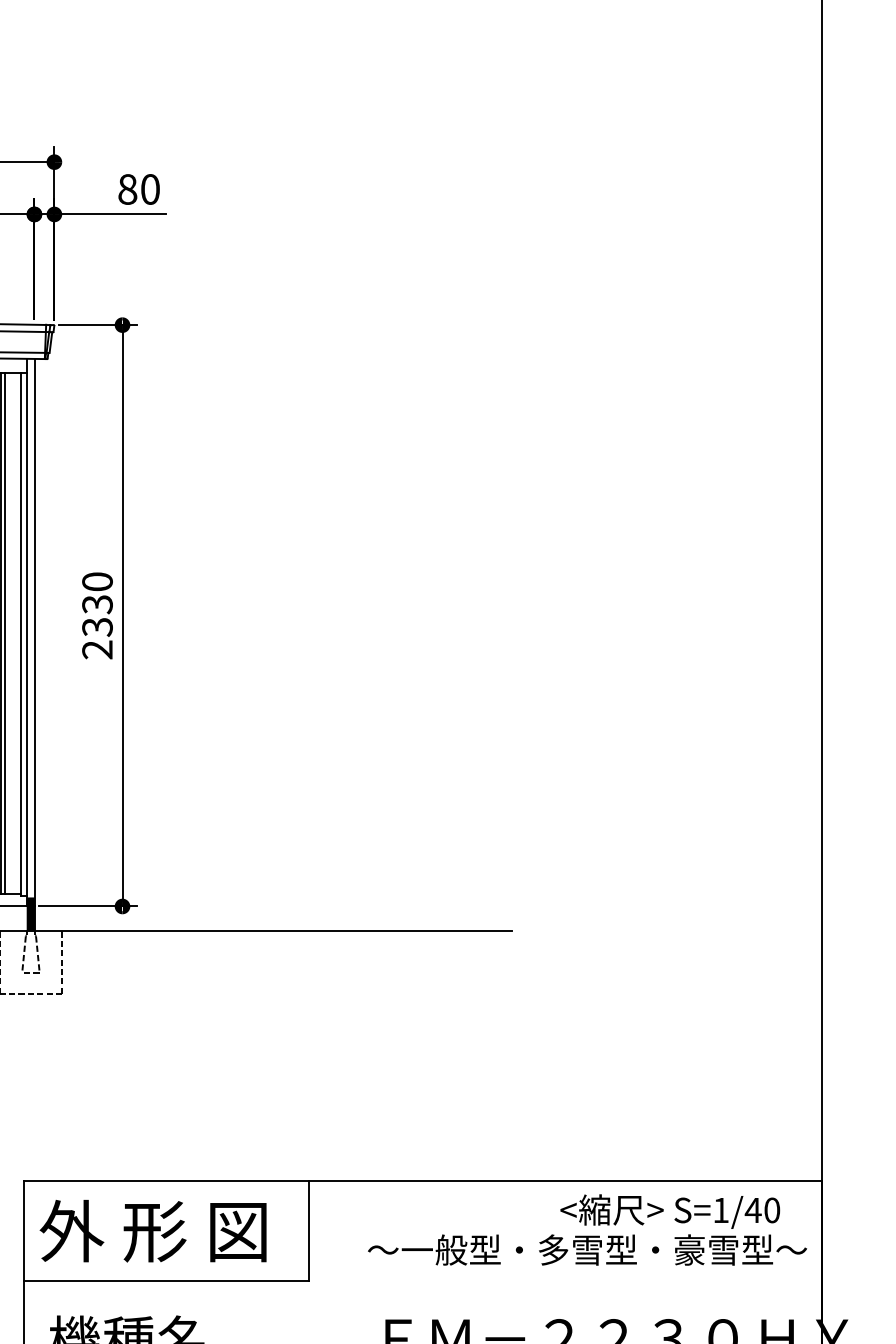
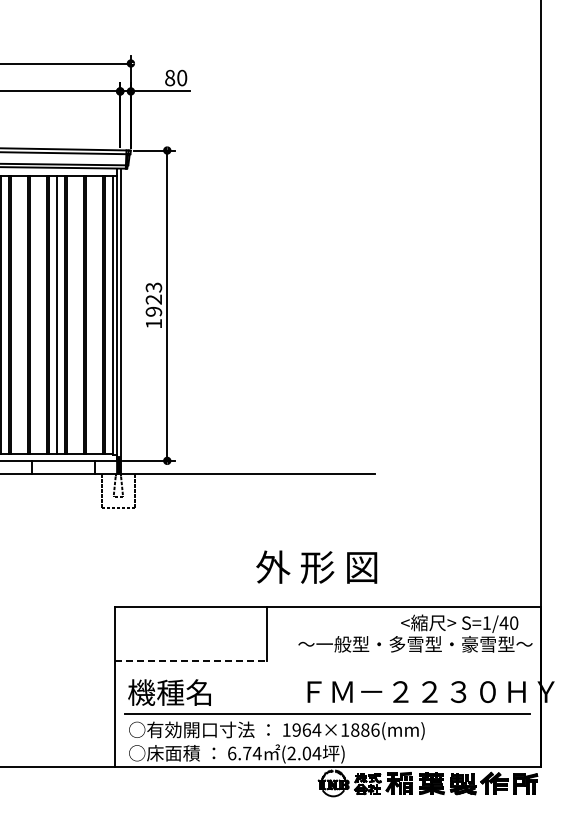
text: (96, 615) -> (153, 305), 2330 -> 1923
text: (152, 1229) -> (316, 566), moved
line: (167, 1280) -> (191, 660), solid -> dashed

